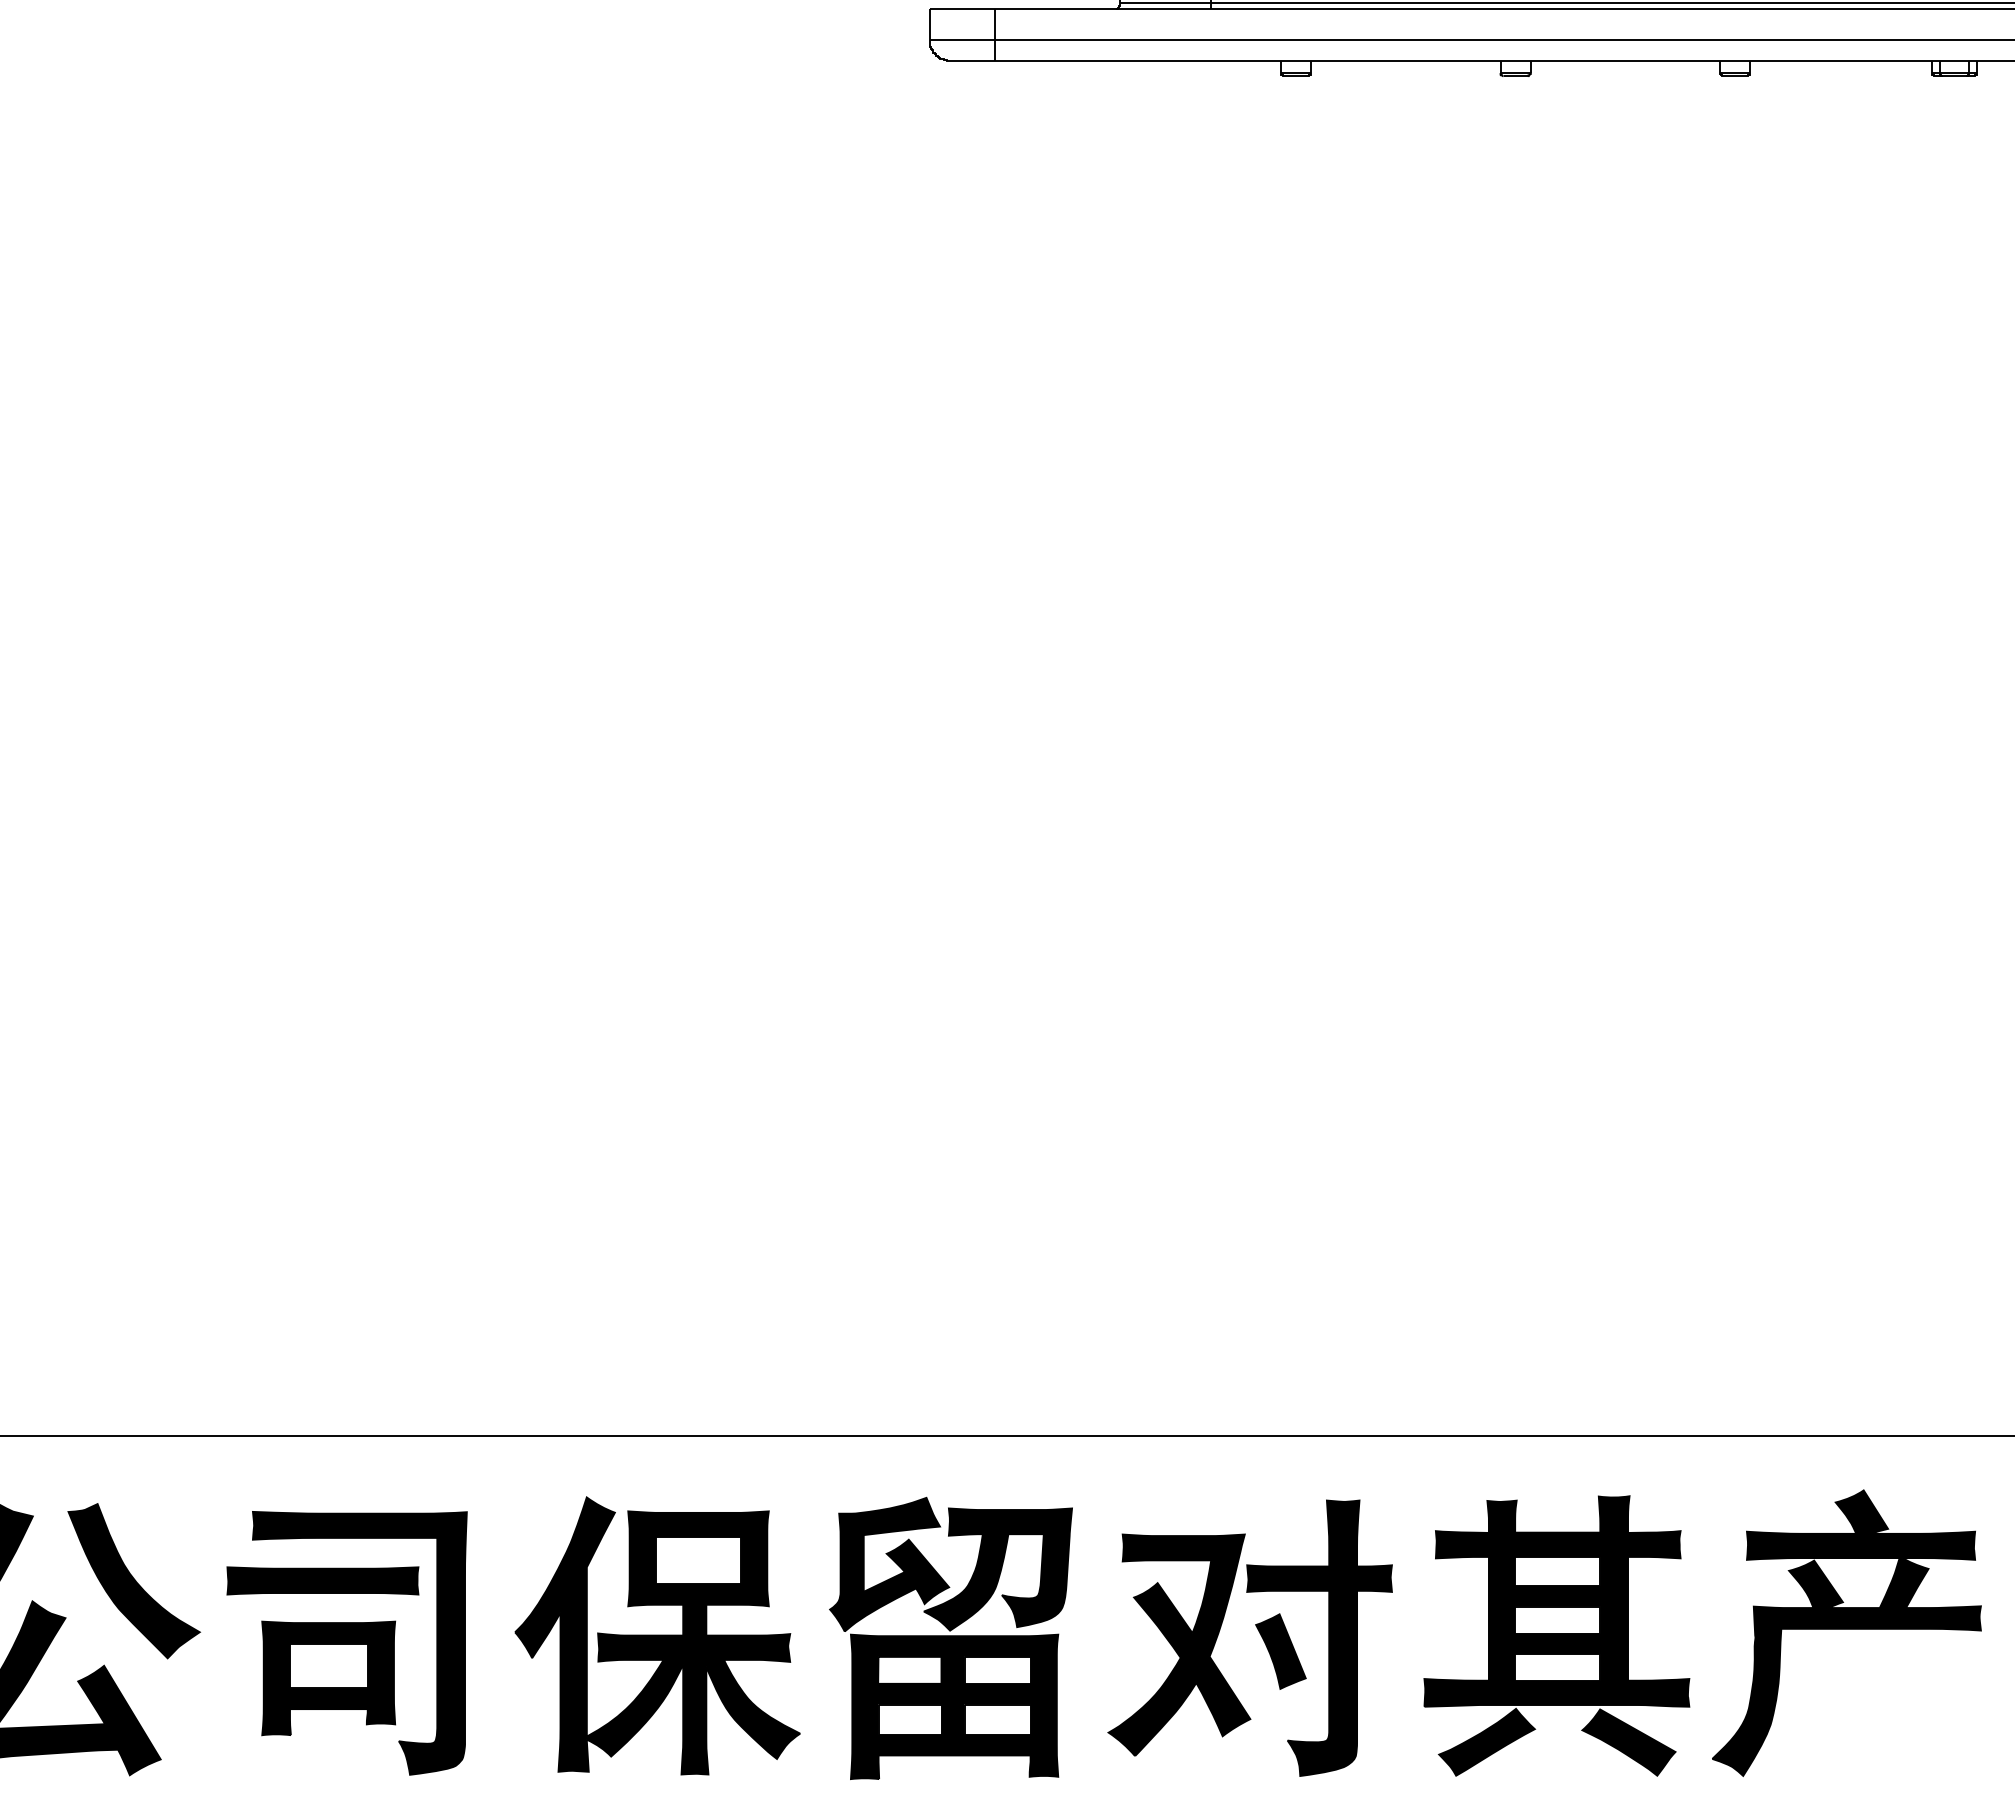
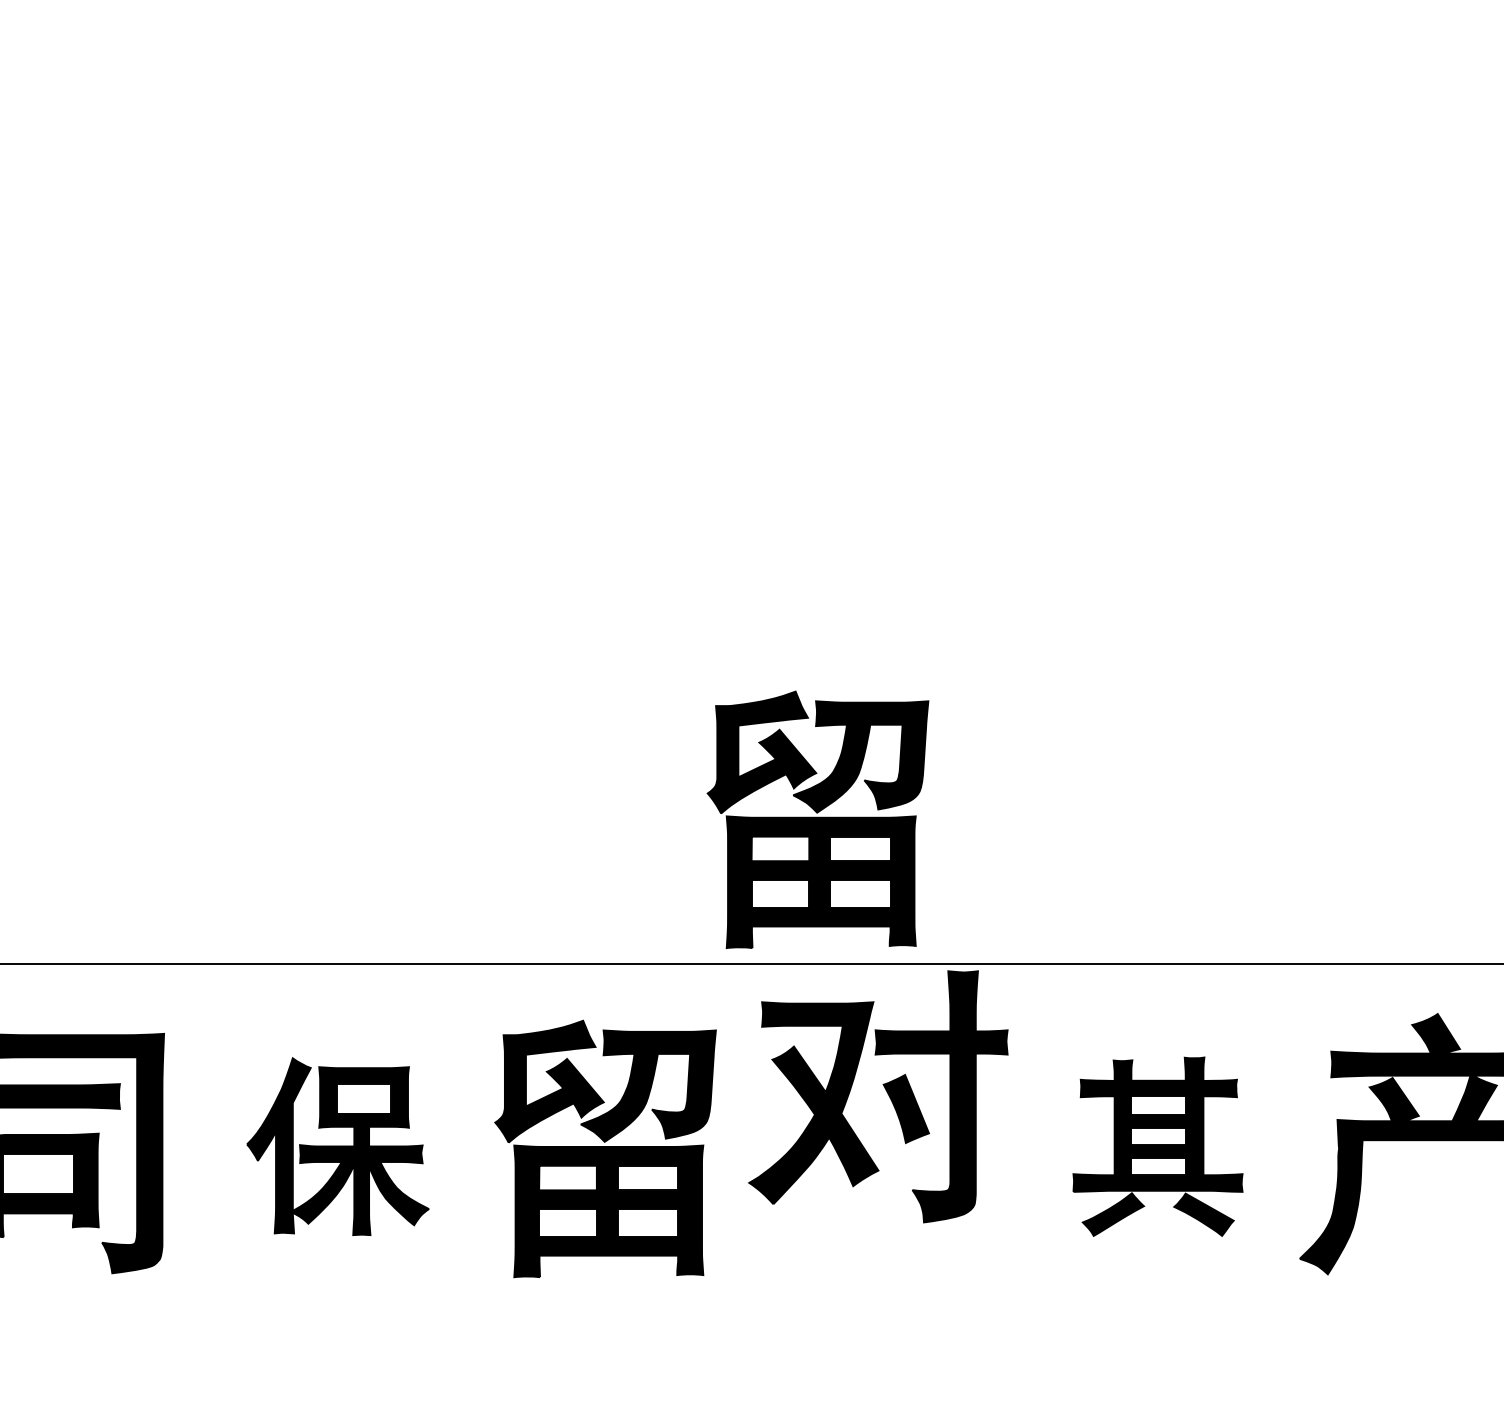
part: (1183, 1276) -> (817, 818), added
part: (1259, 1633) -> (886, 1092), moved
part: (657, 1635) -> (337, 1146), size x0.7
part: (1556, 1635) -> (1157, 1146), size x0.7

